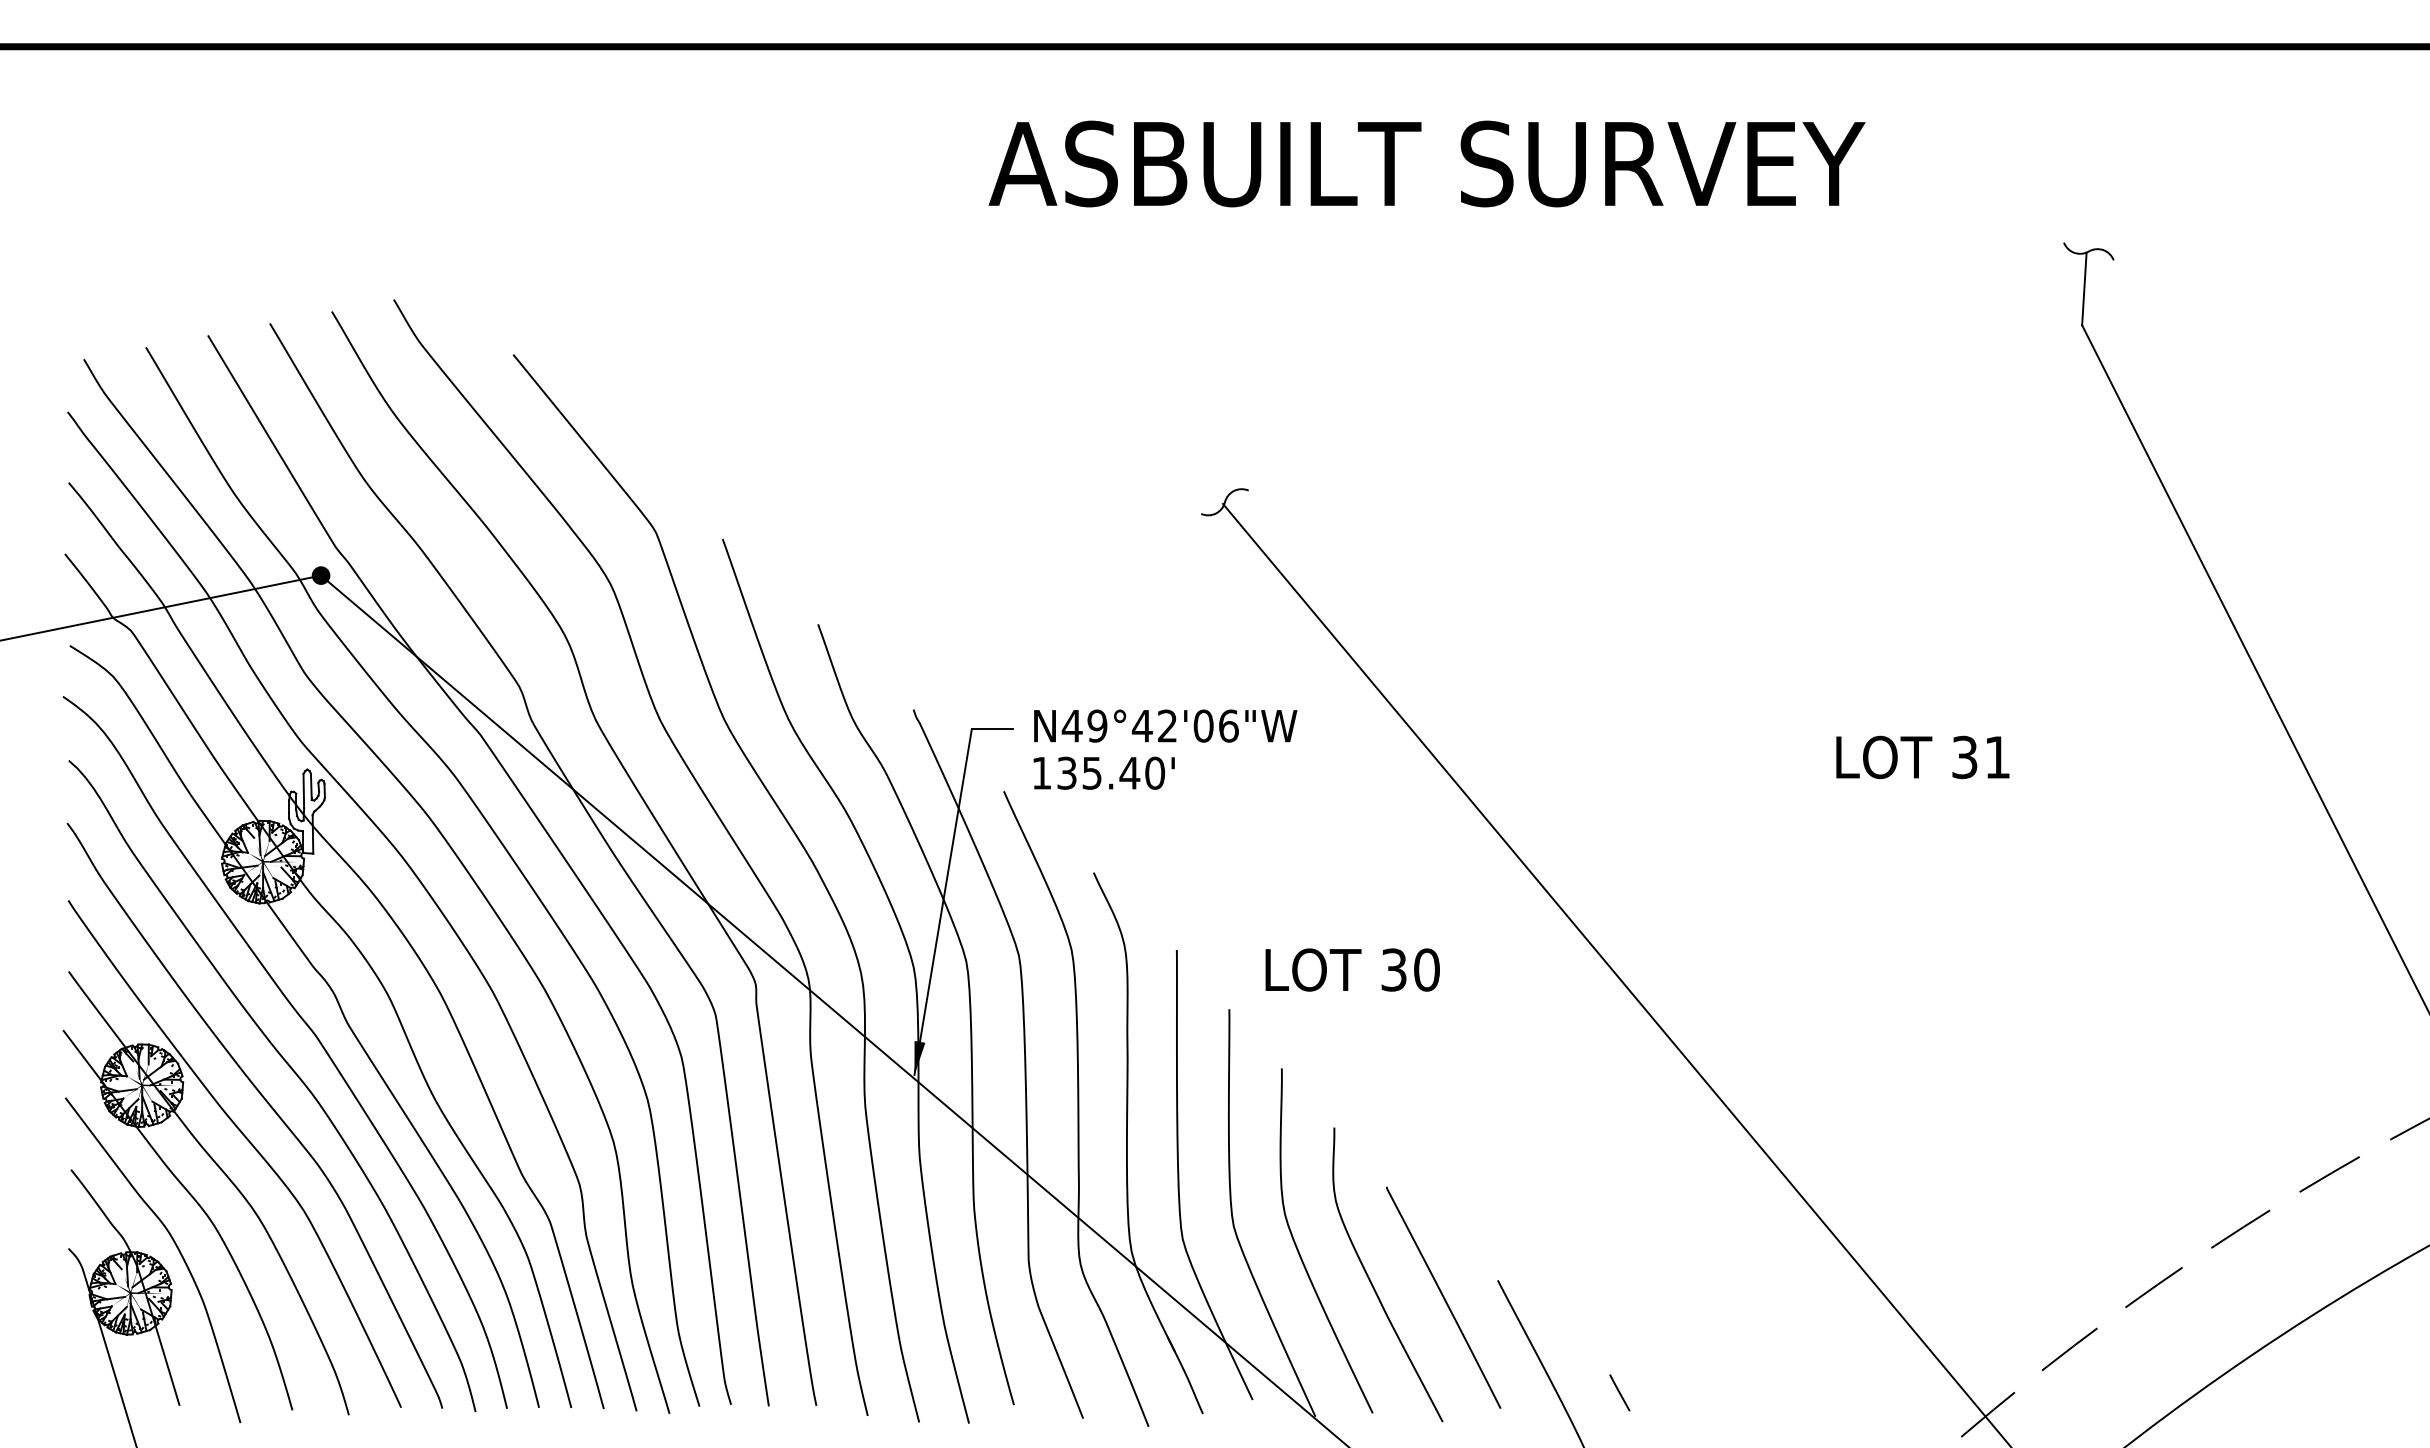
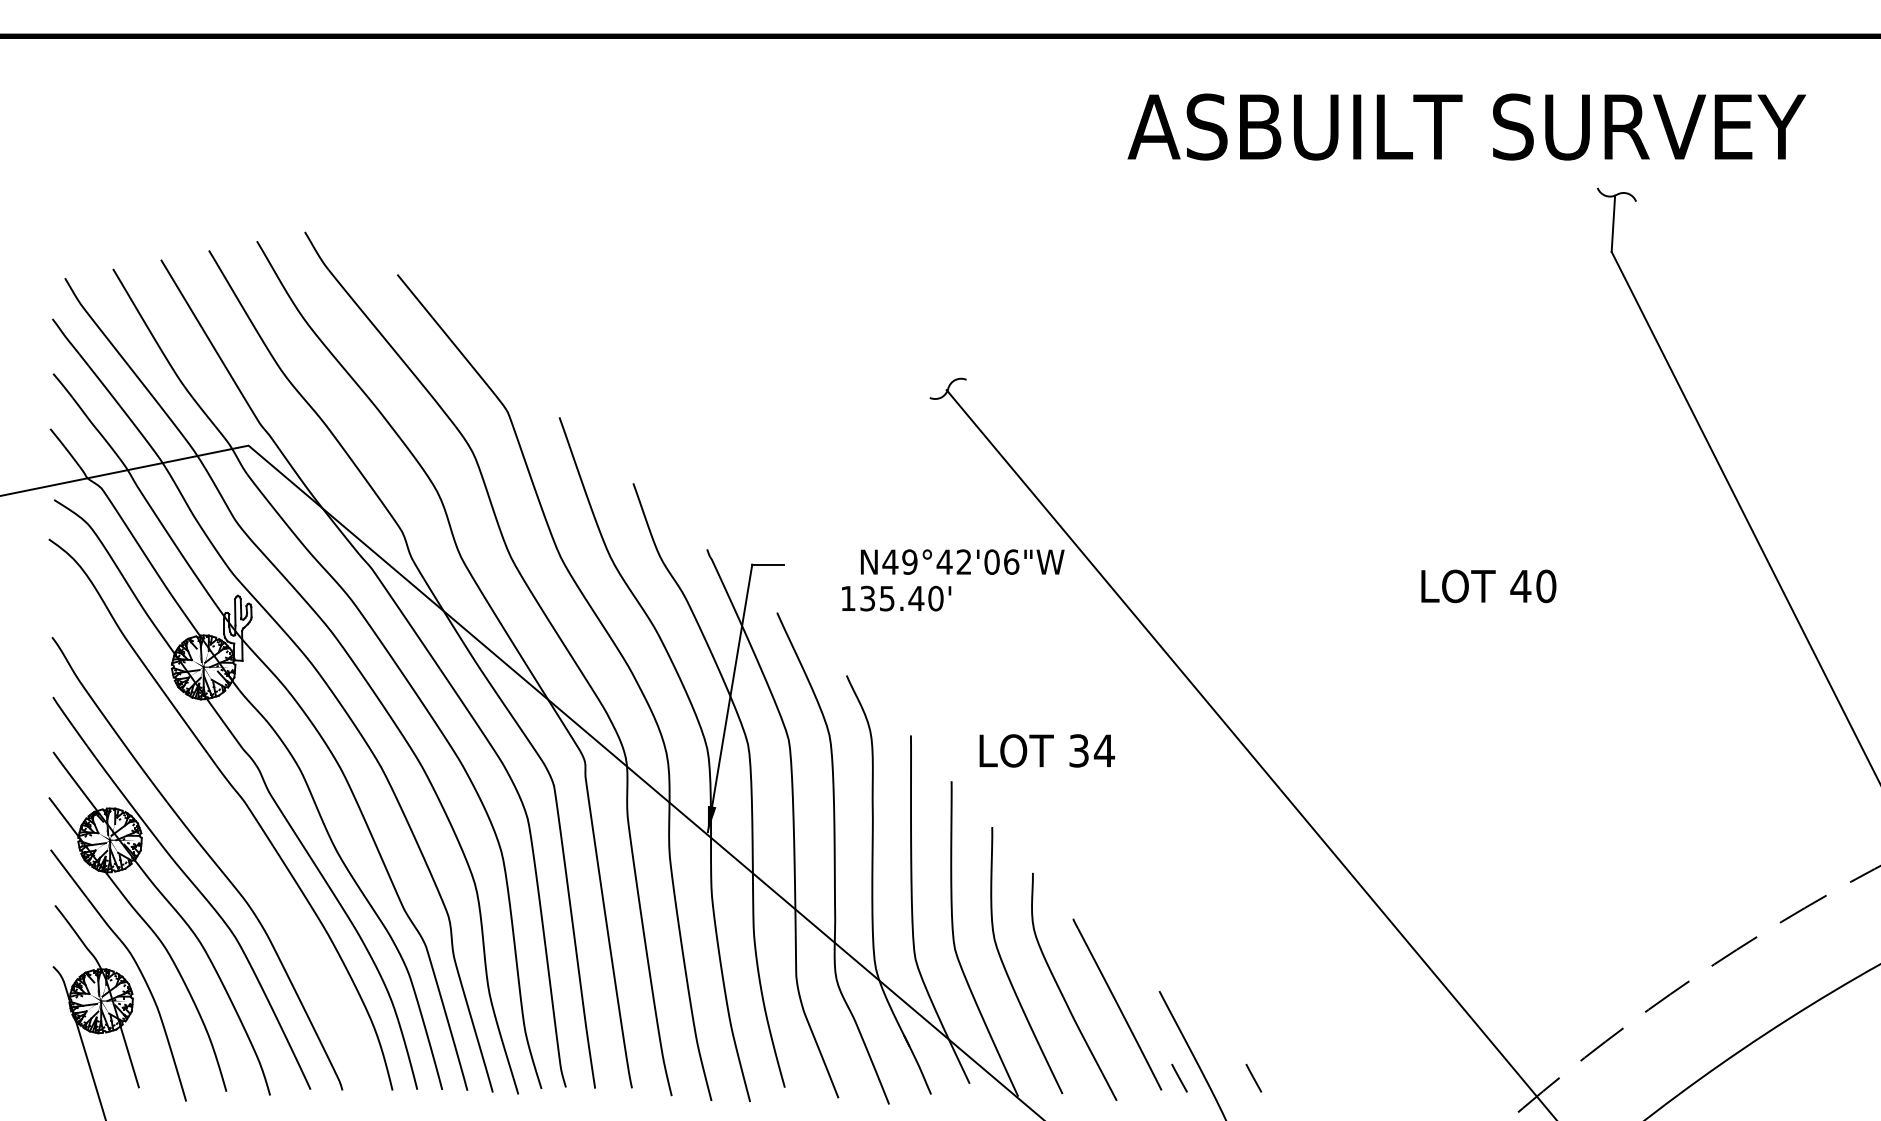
text: (1426, 163) -> (1466, 126), moved
fill: (320, 575) -> (248, 445), removed
text: (1165, 725) -> (962, 561), moved
text: (1980, 757) -> (1532, 586), 31 -> 40
text: (1103, 772) -> (895, 598), moved
text: (1426, 969) -> (1104, 750), 30 -> 34
curve: (292, 1071) -> (226, 829), removed
line: (1523, 1392) -> (1179, 1077), added

